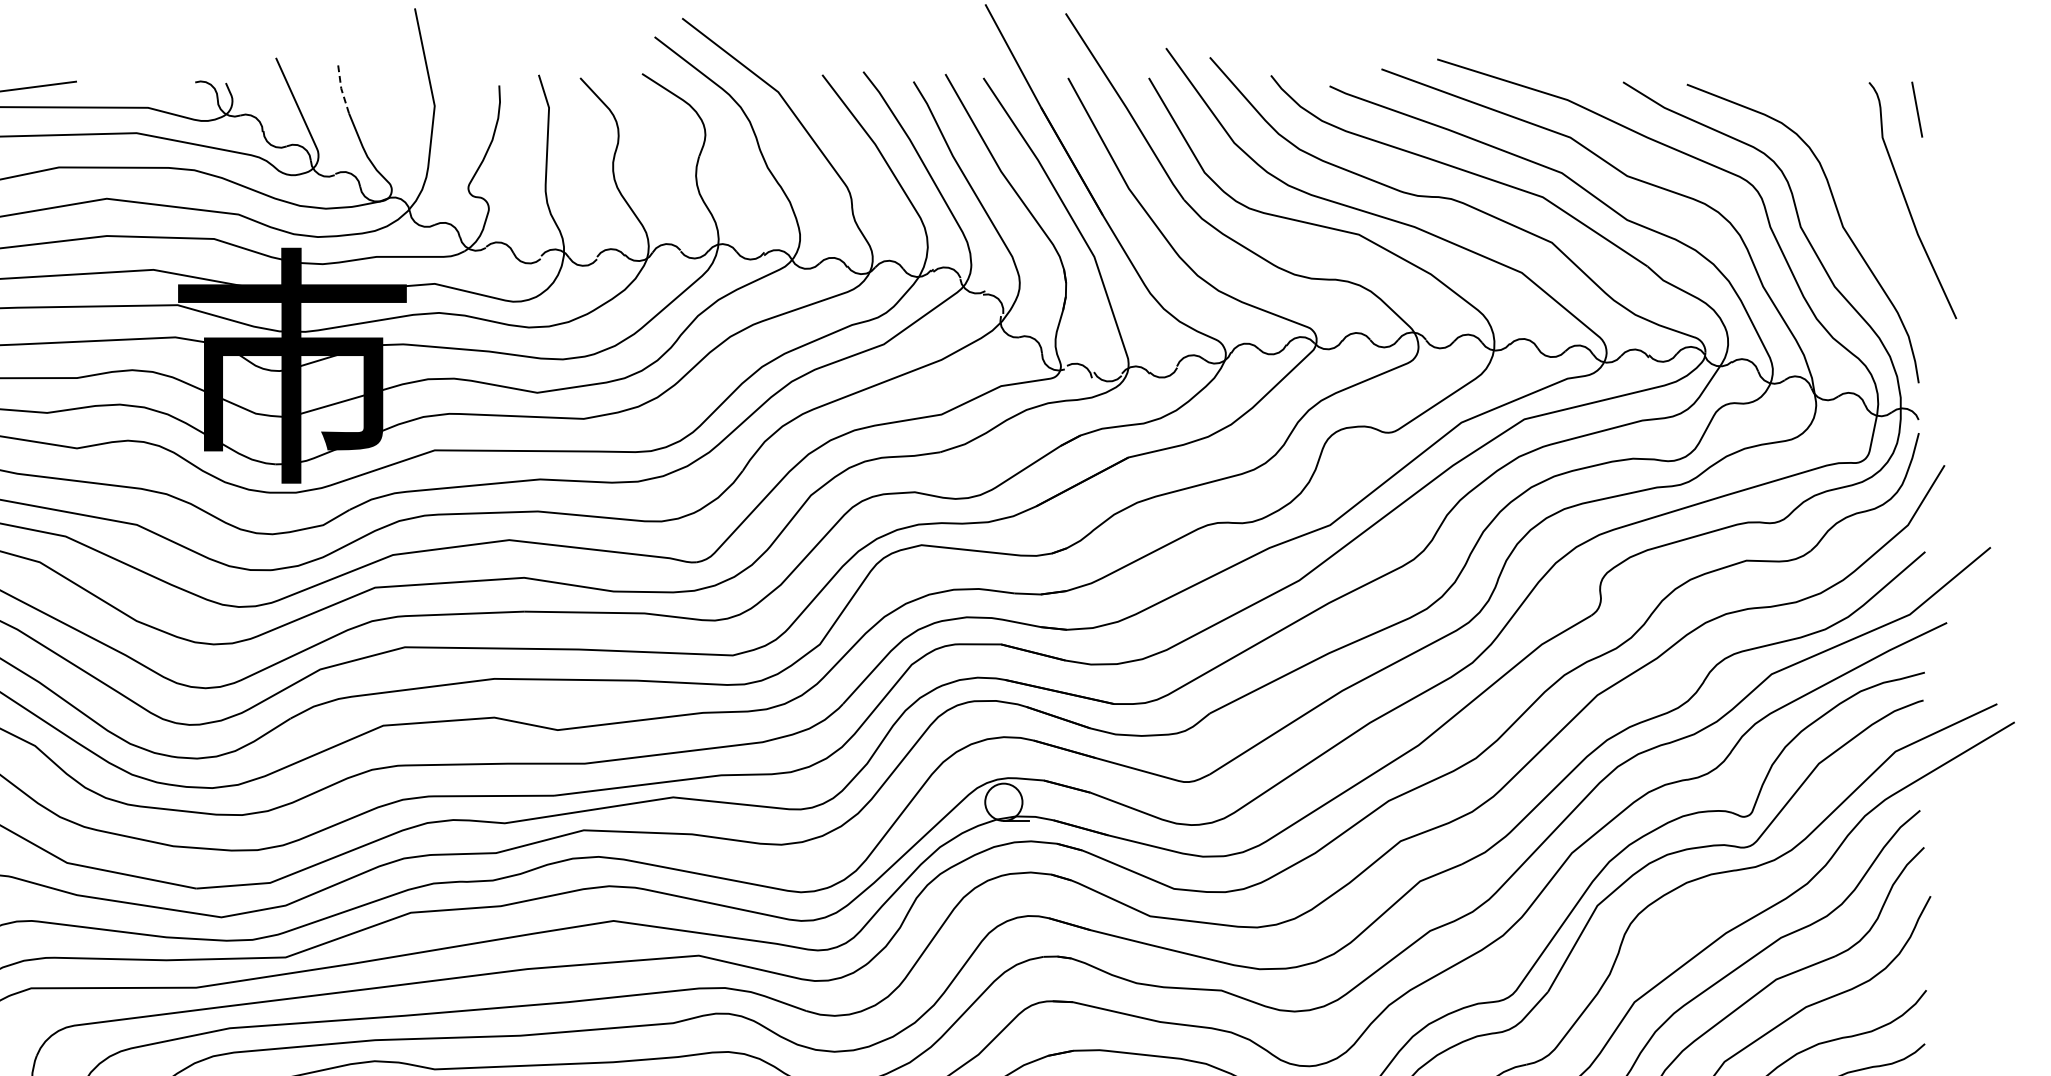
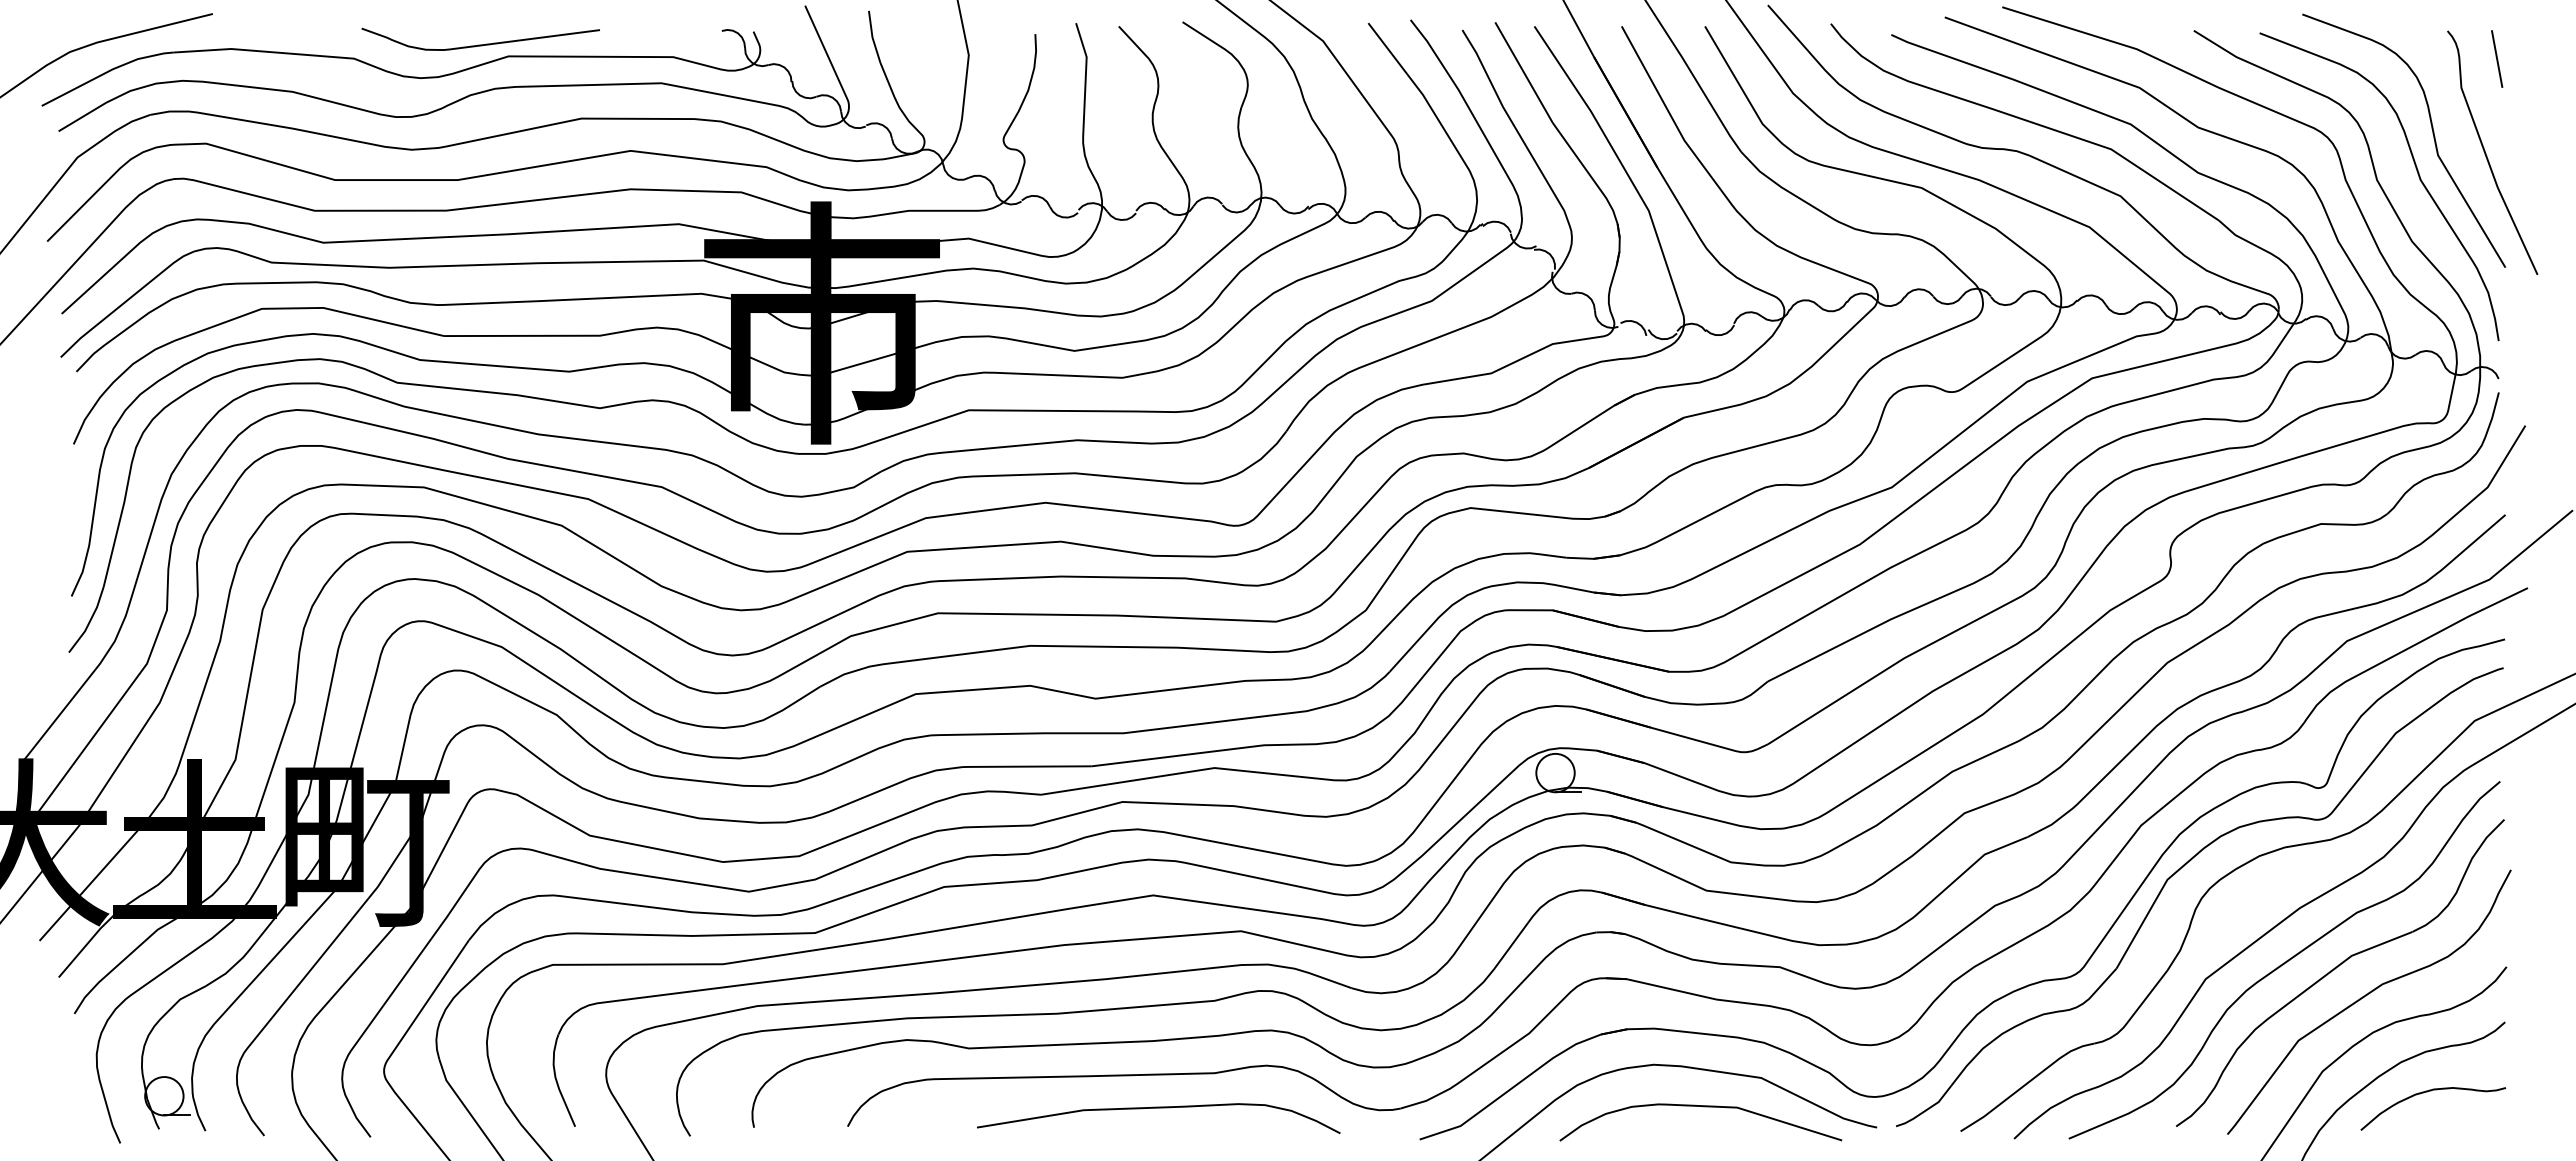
line: (341, 88) -> (872, 37), dashed -> solid
curve: (1854, 182) -> (2432, 134), added

